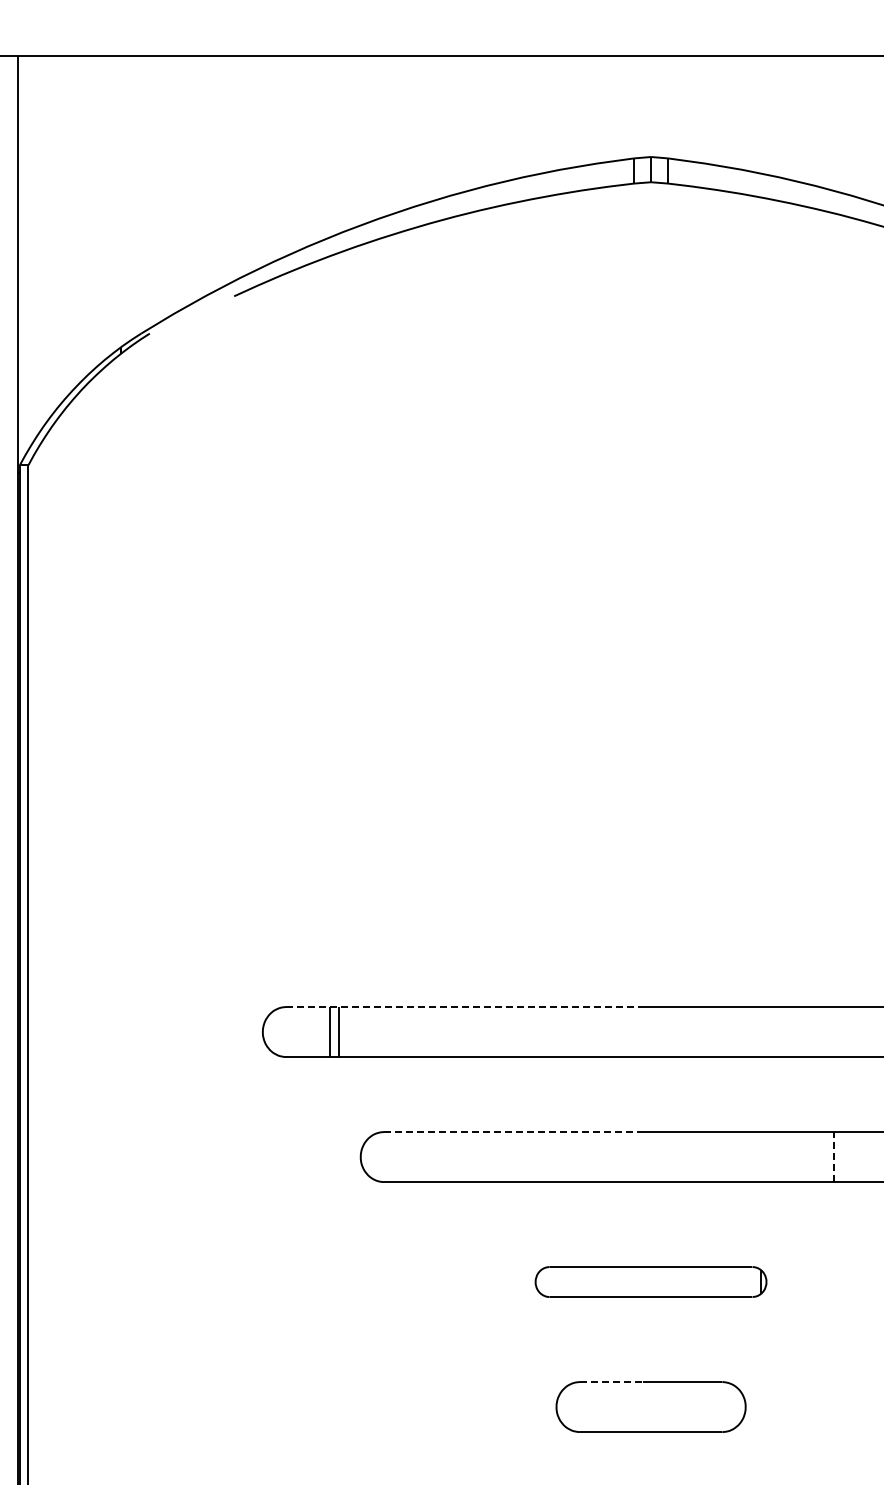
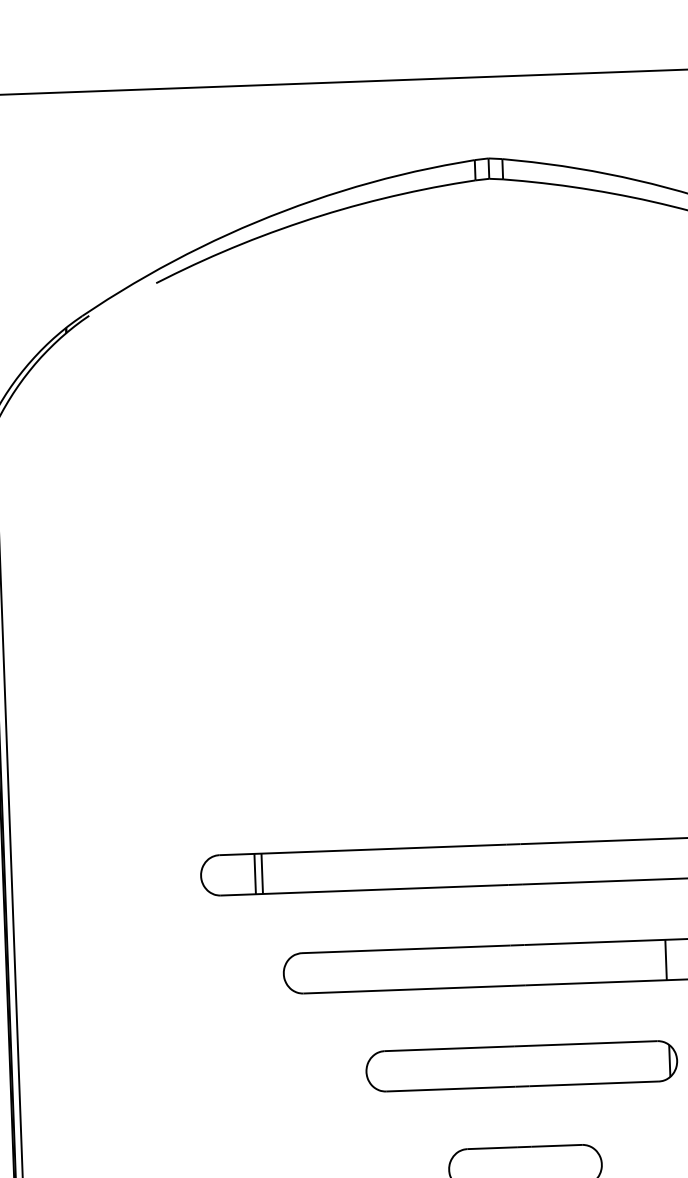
line: (464, 1007) -> (363, 850), dashed -> solid
line: (513, 1132) -> (406, 949), dashed -> solid
line: (834, 1156) -> (666, 959), dashed -> solid
part: (650, 1281) -> (521, 1065), size x1.67
line: (611, 1382) -> (492, 1148), dashed -> solid

